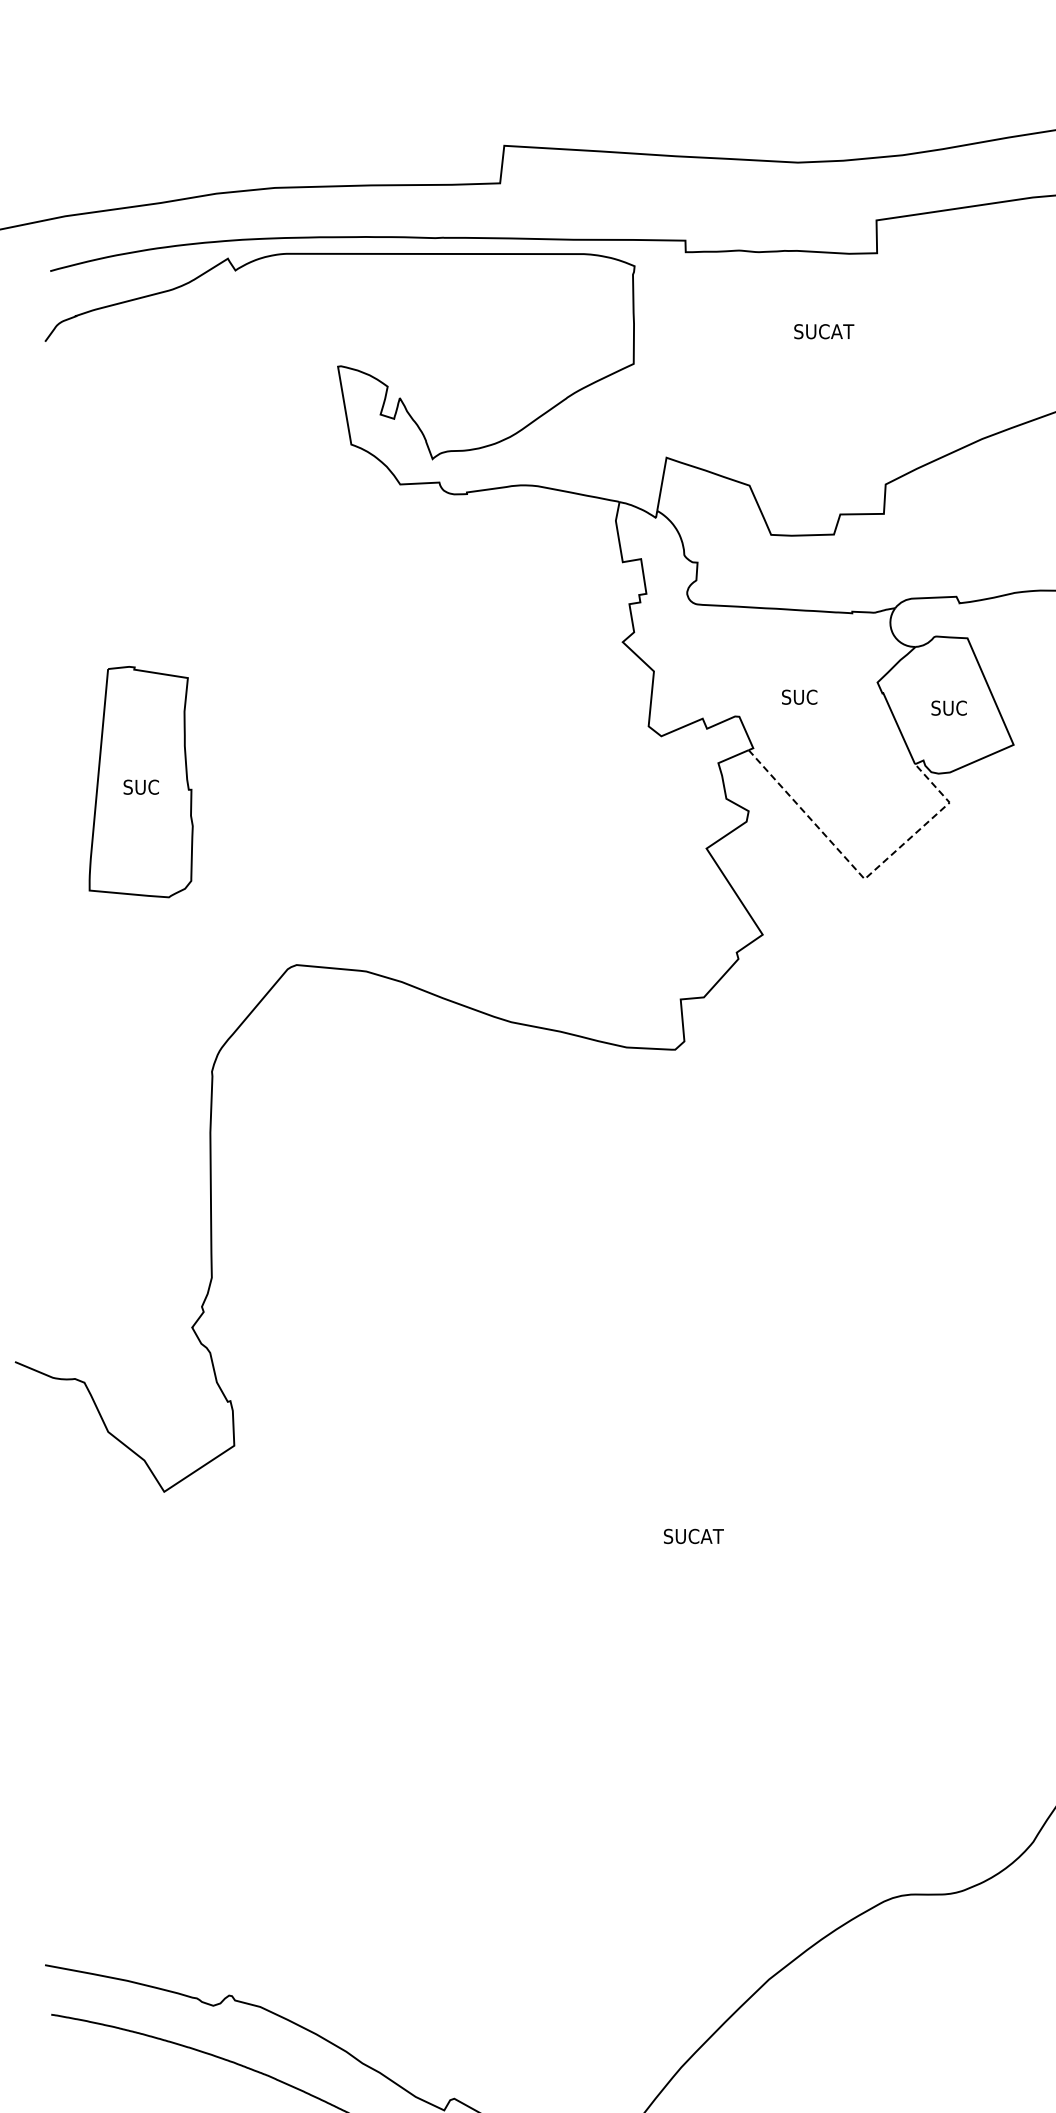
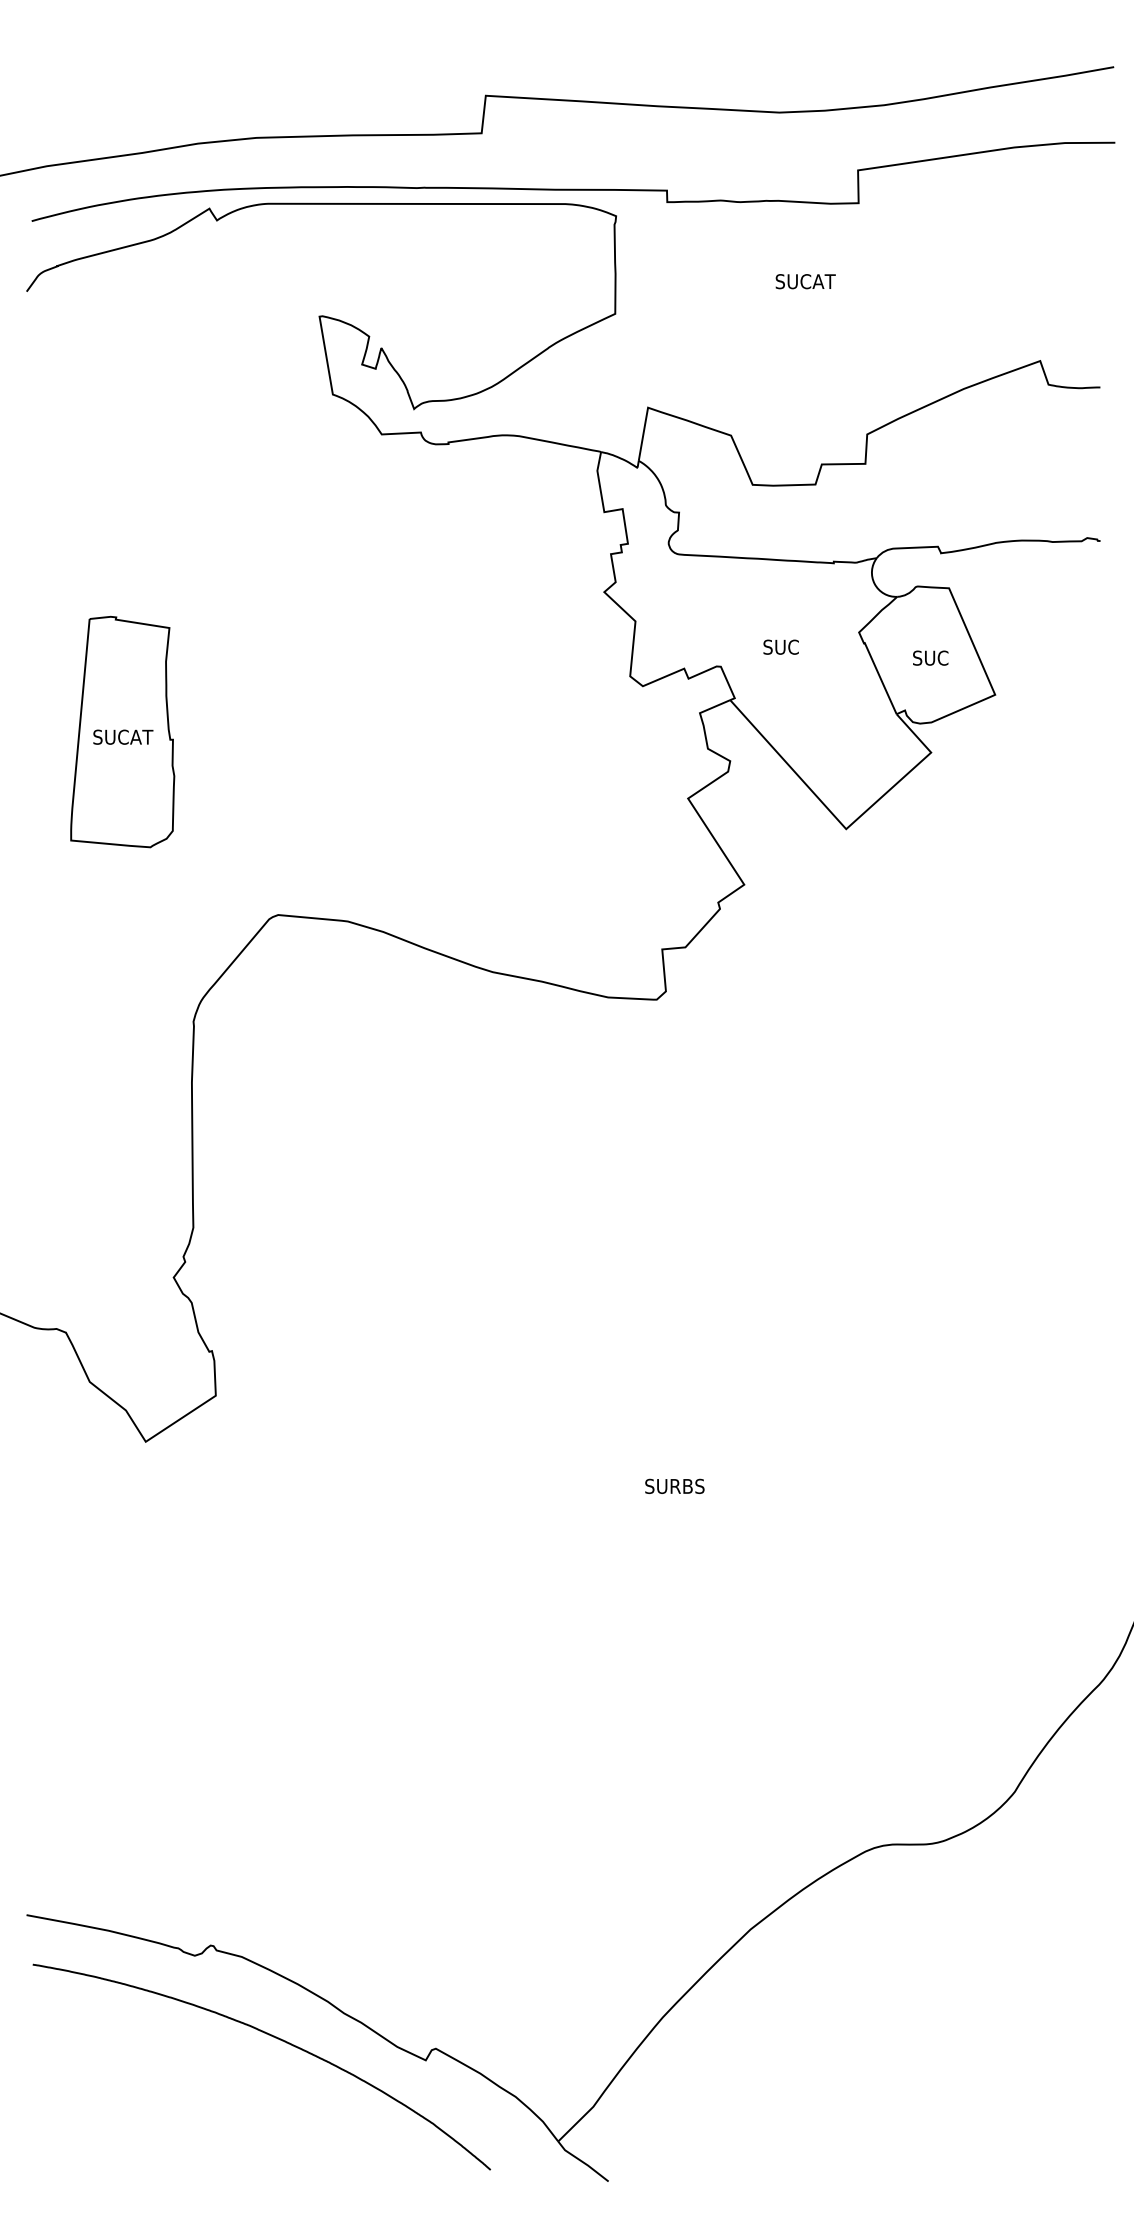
text: (141, 786) -> (123, 736), SUC -> SUCAT
line: (862, 877) -> (844, 827), dashed -> solid
text: (693, 1536) -> (675, 1486), SUCAT -> SURBS

